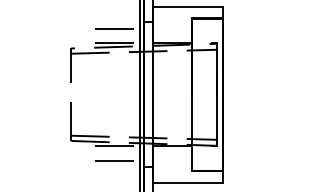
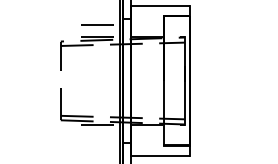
line: (119, 160) -> (101, 136), removed

